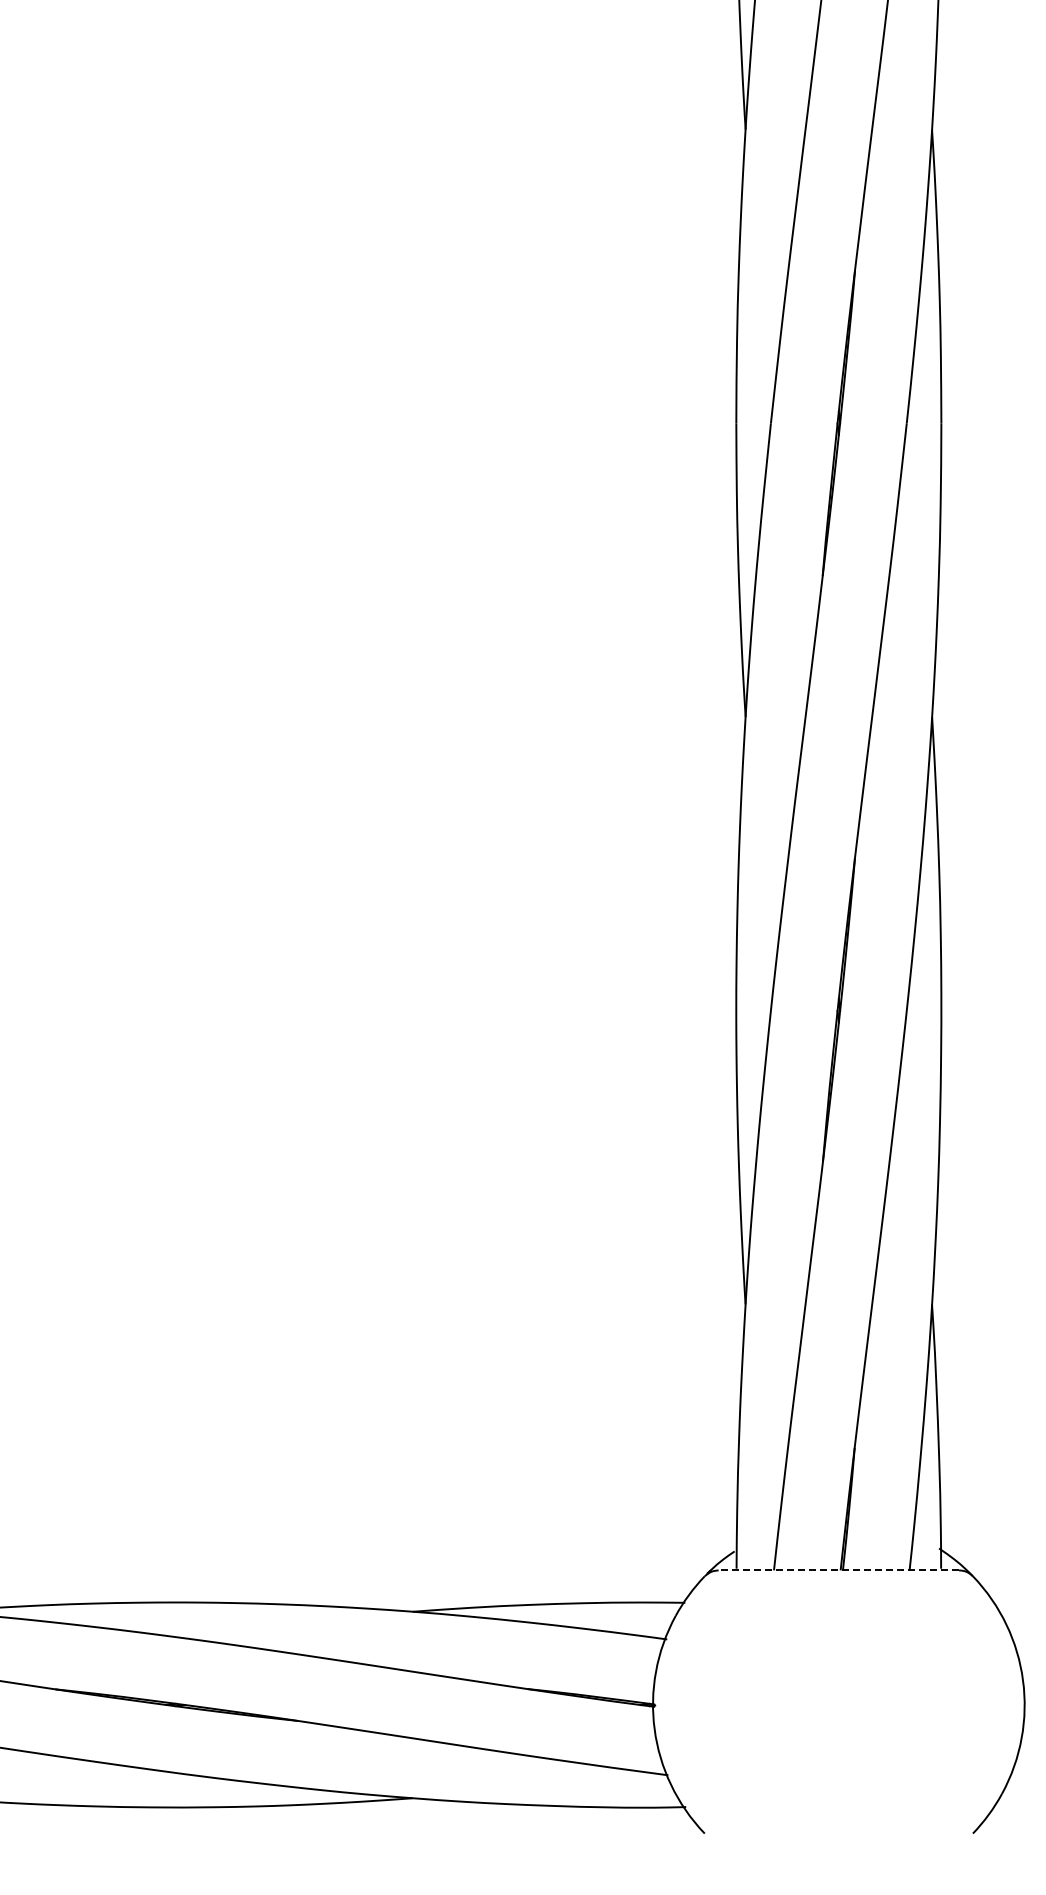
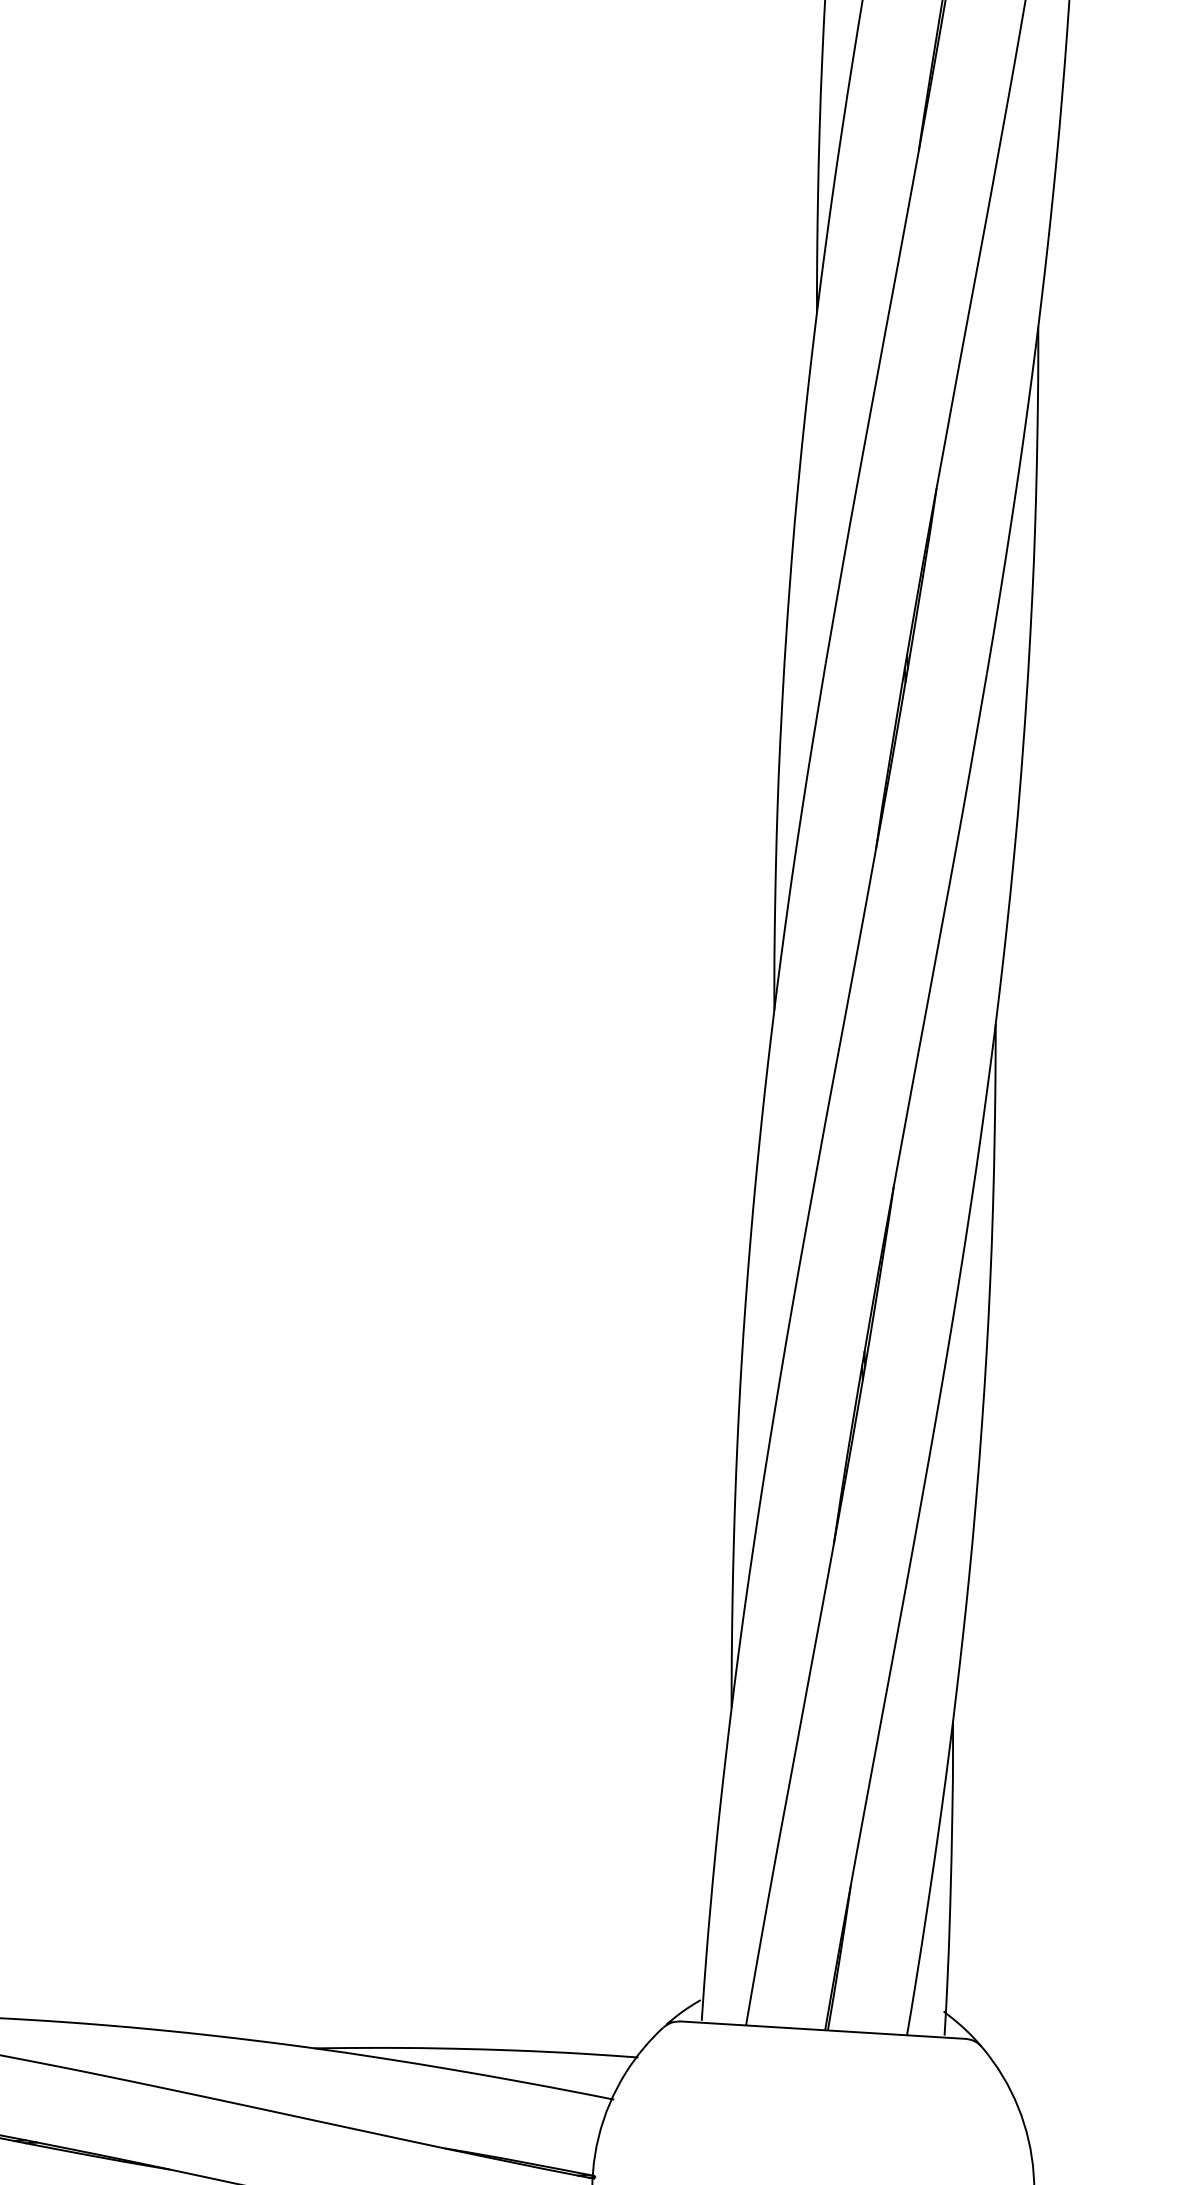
line: (838, 1570) -> (822, 2030), dashed -> solid

